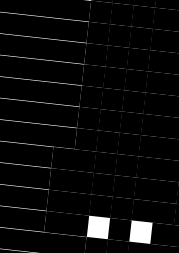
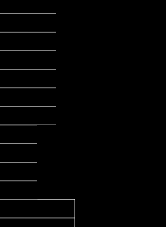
fill: (98, 226) -> (83, 189), added
fill: (140, 231) -> (120, 189), added

